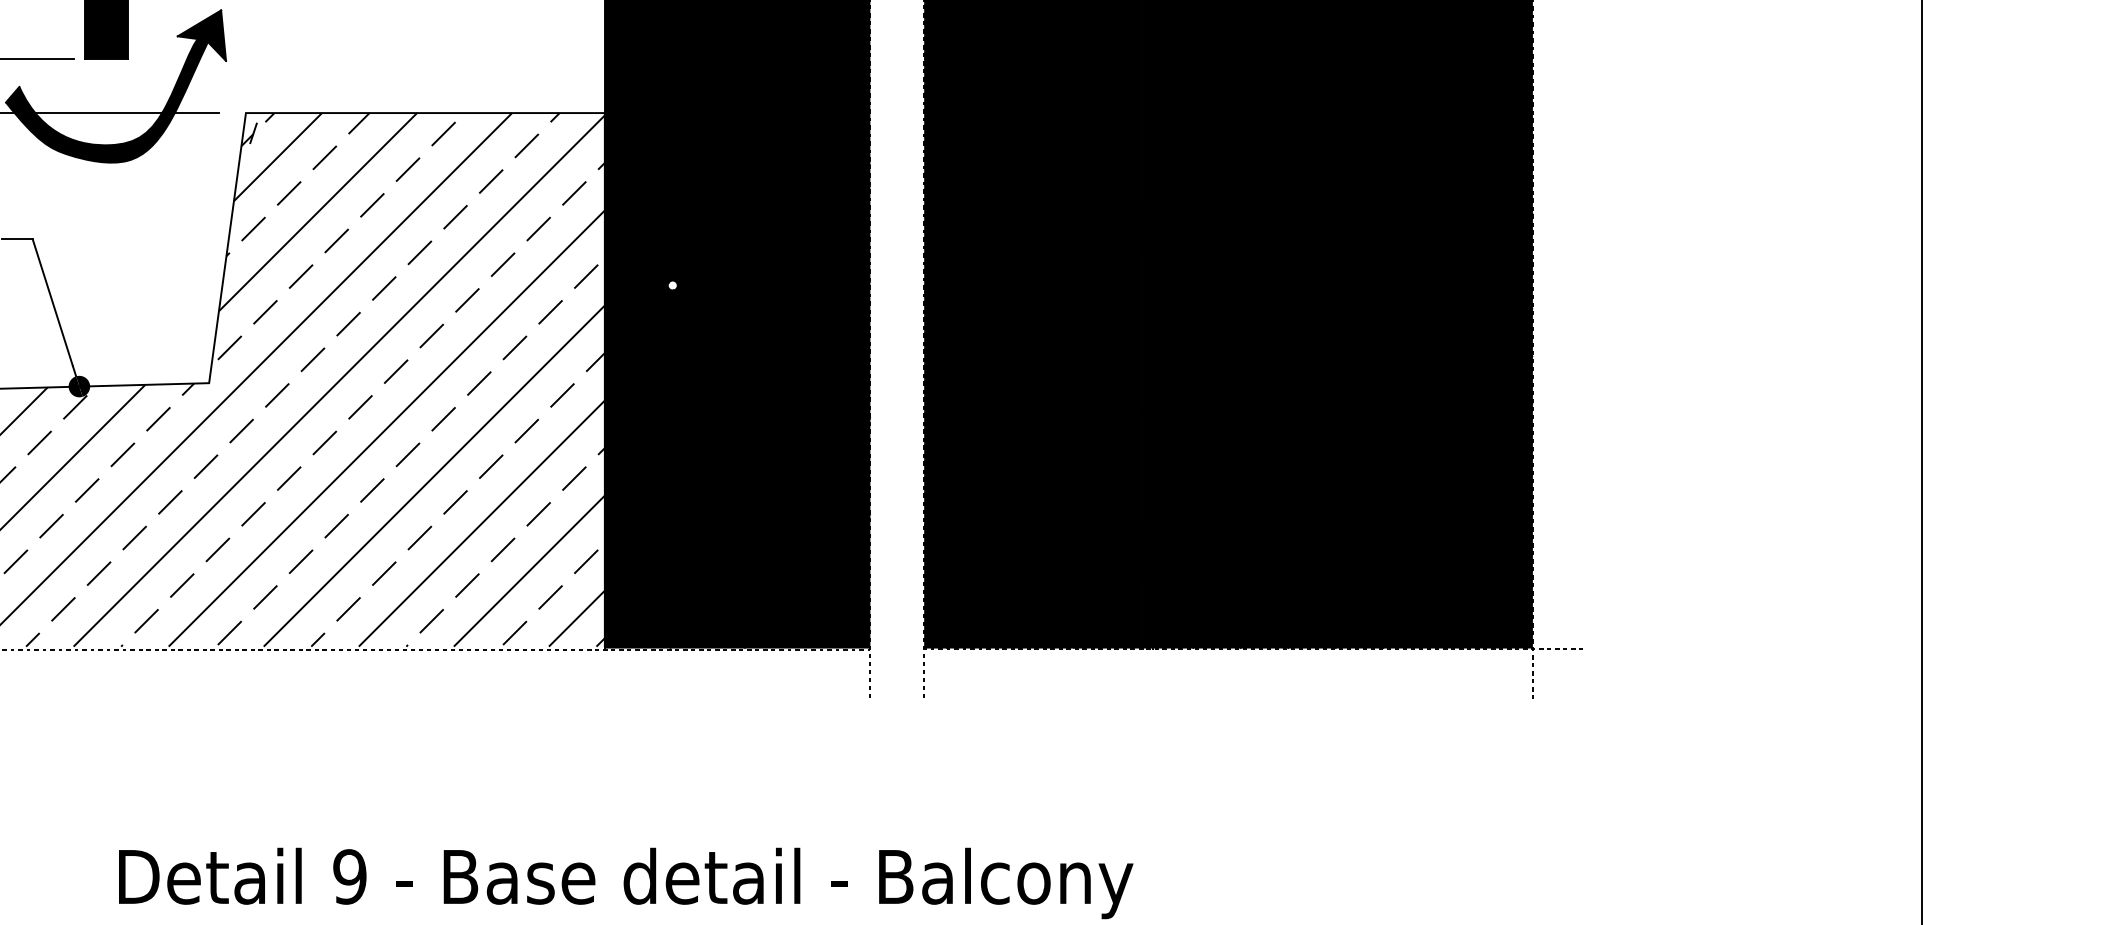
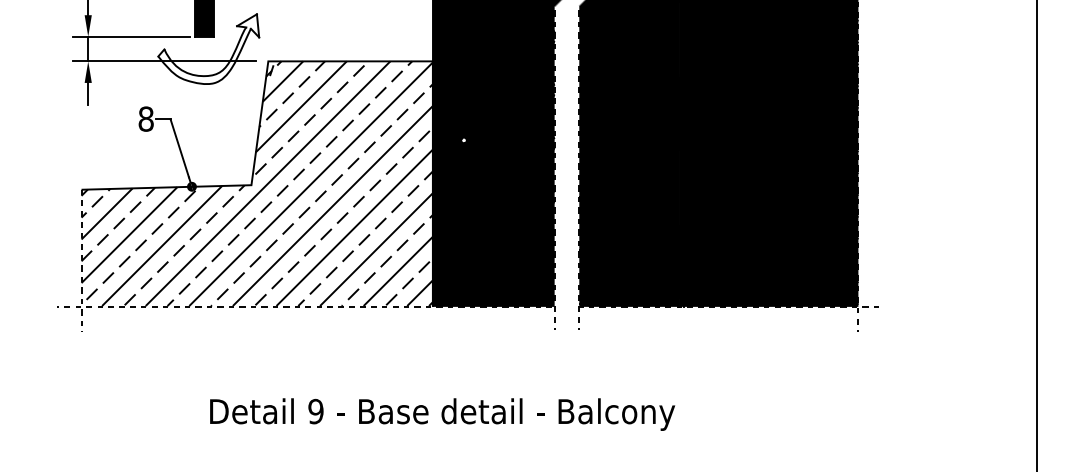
fill: (115, 87) -> (208, 49), removed

